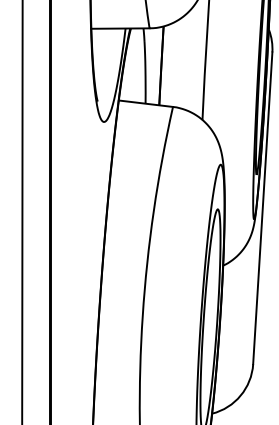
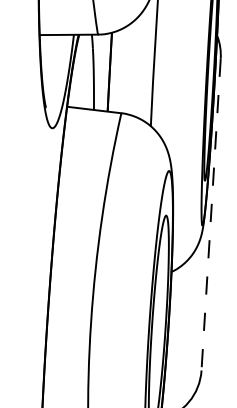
line: (262, 208) -> (210, 214), solid -> dashed

